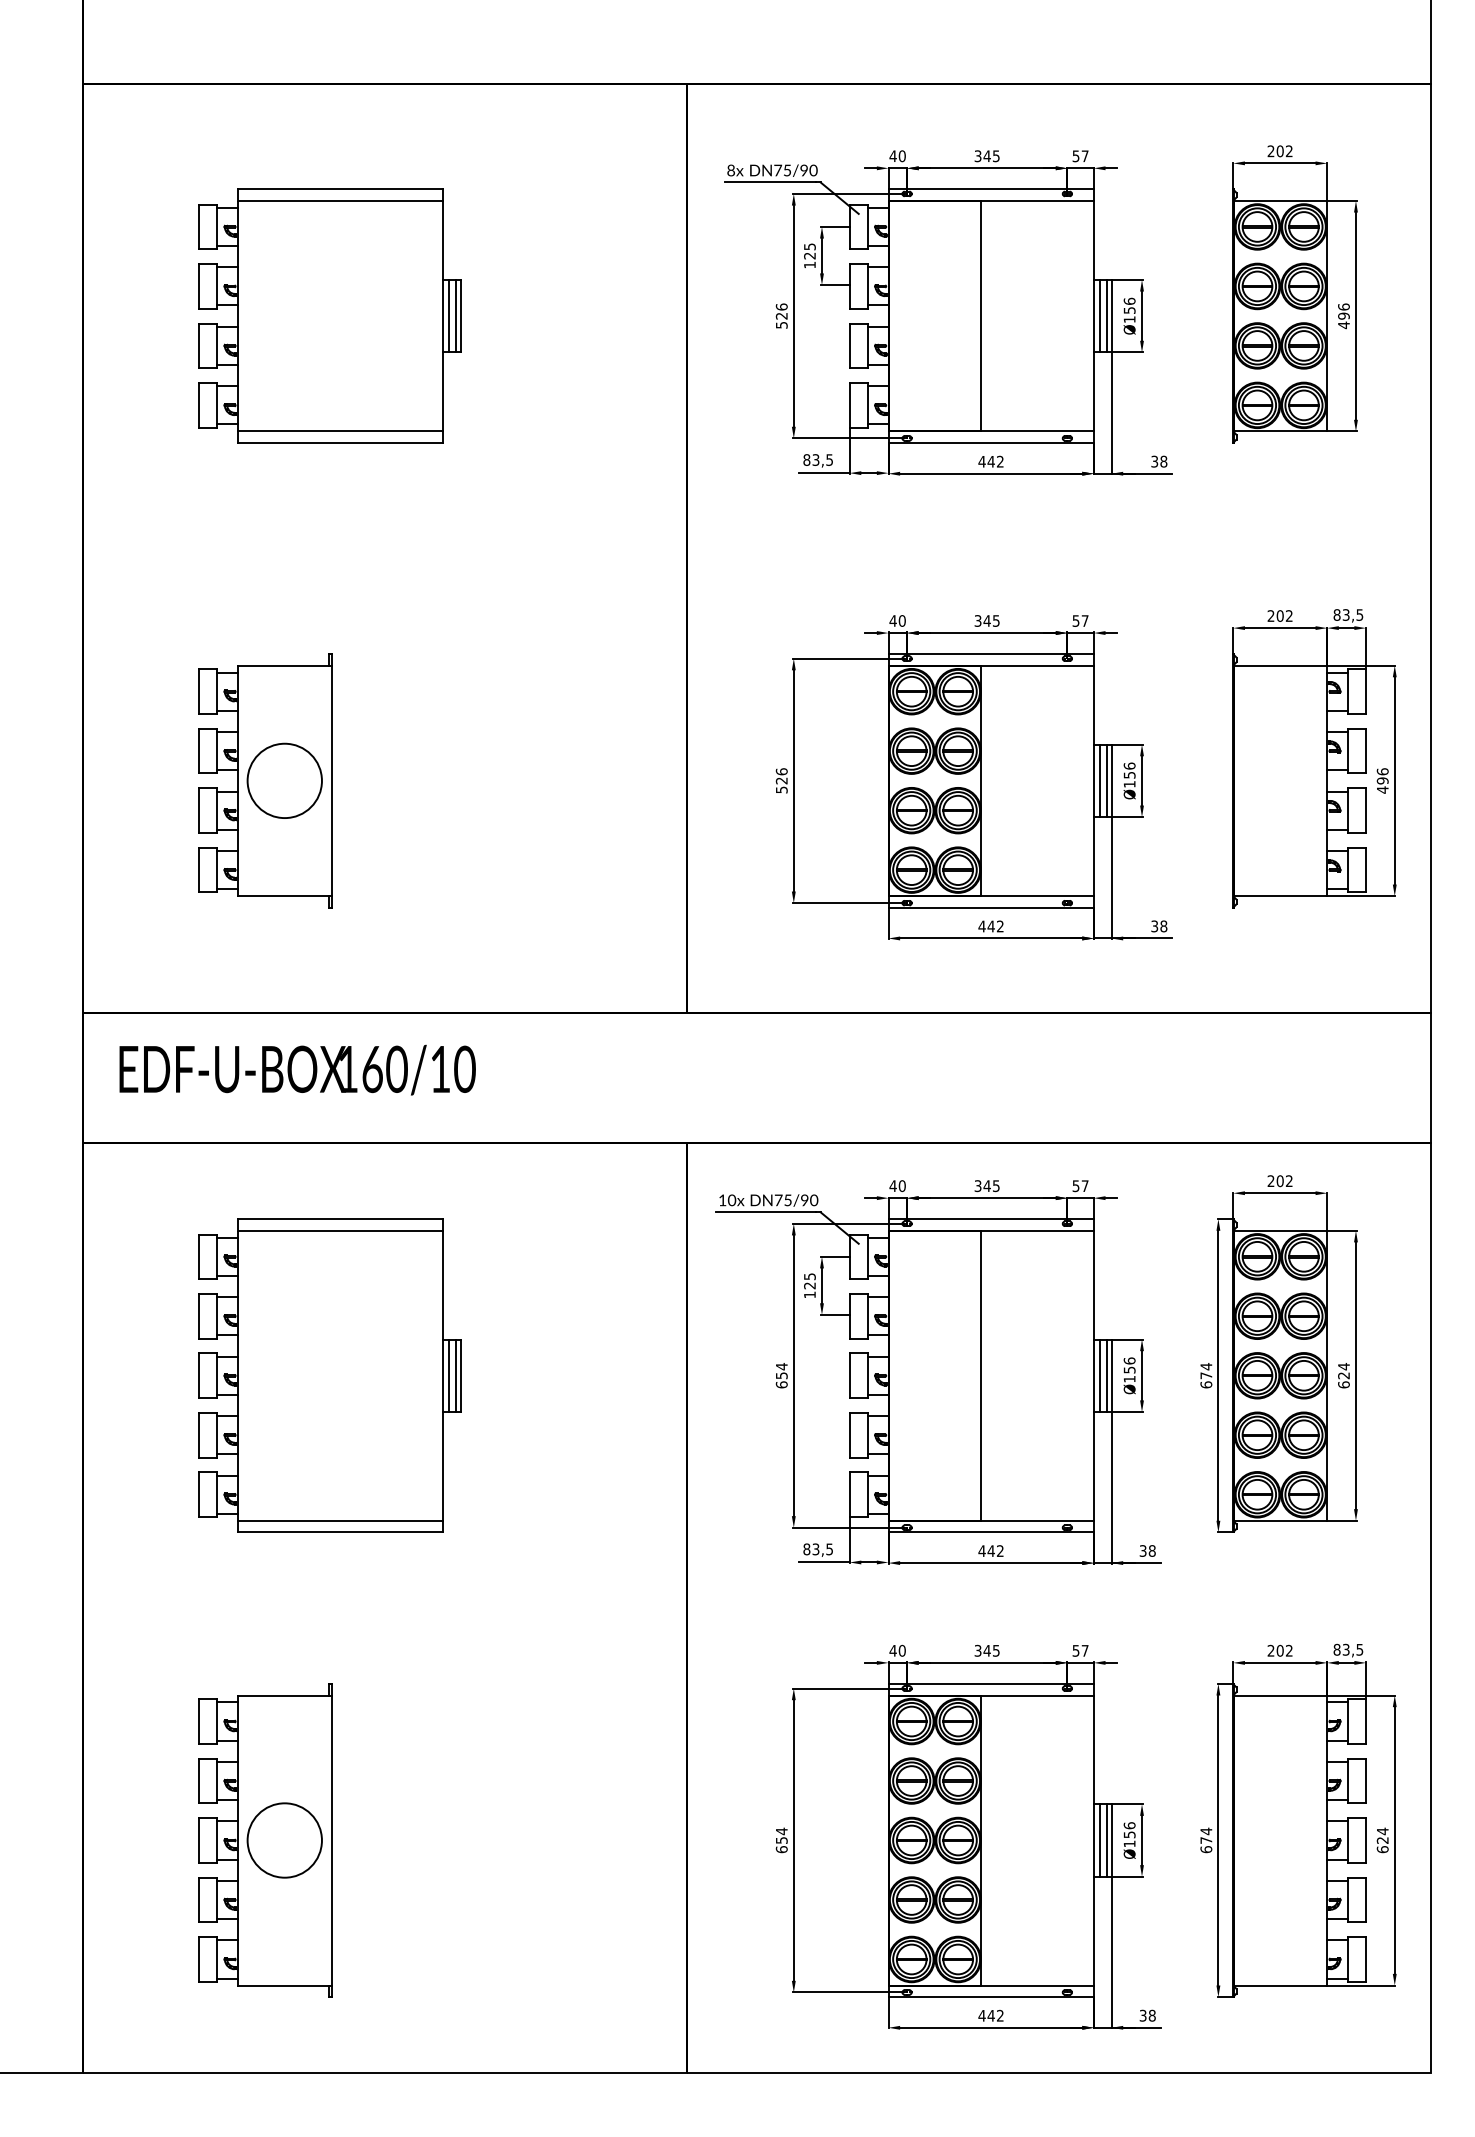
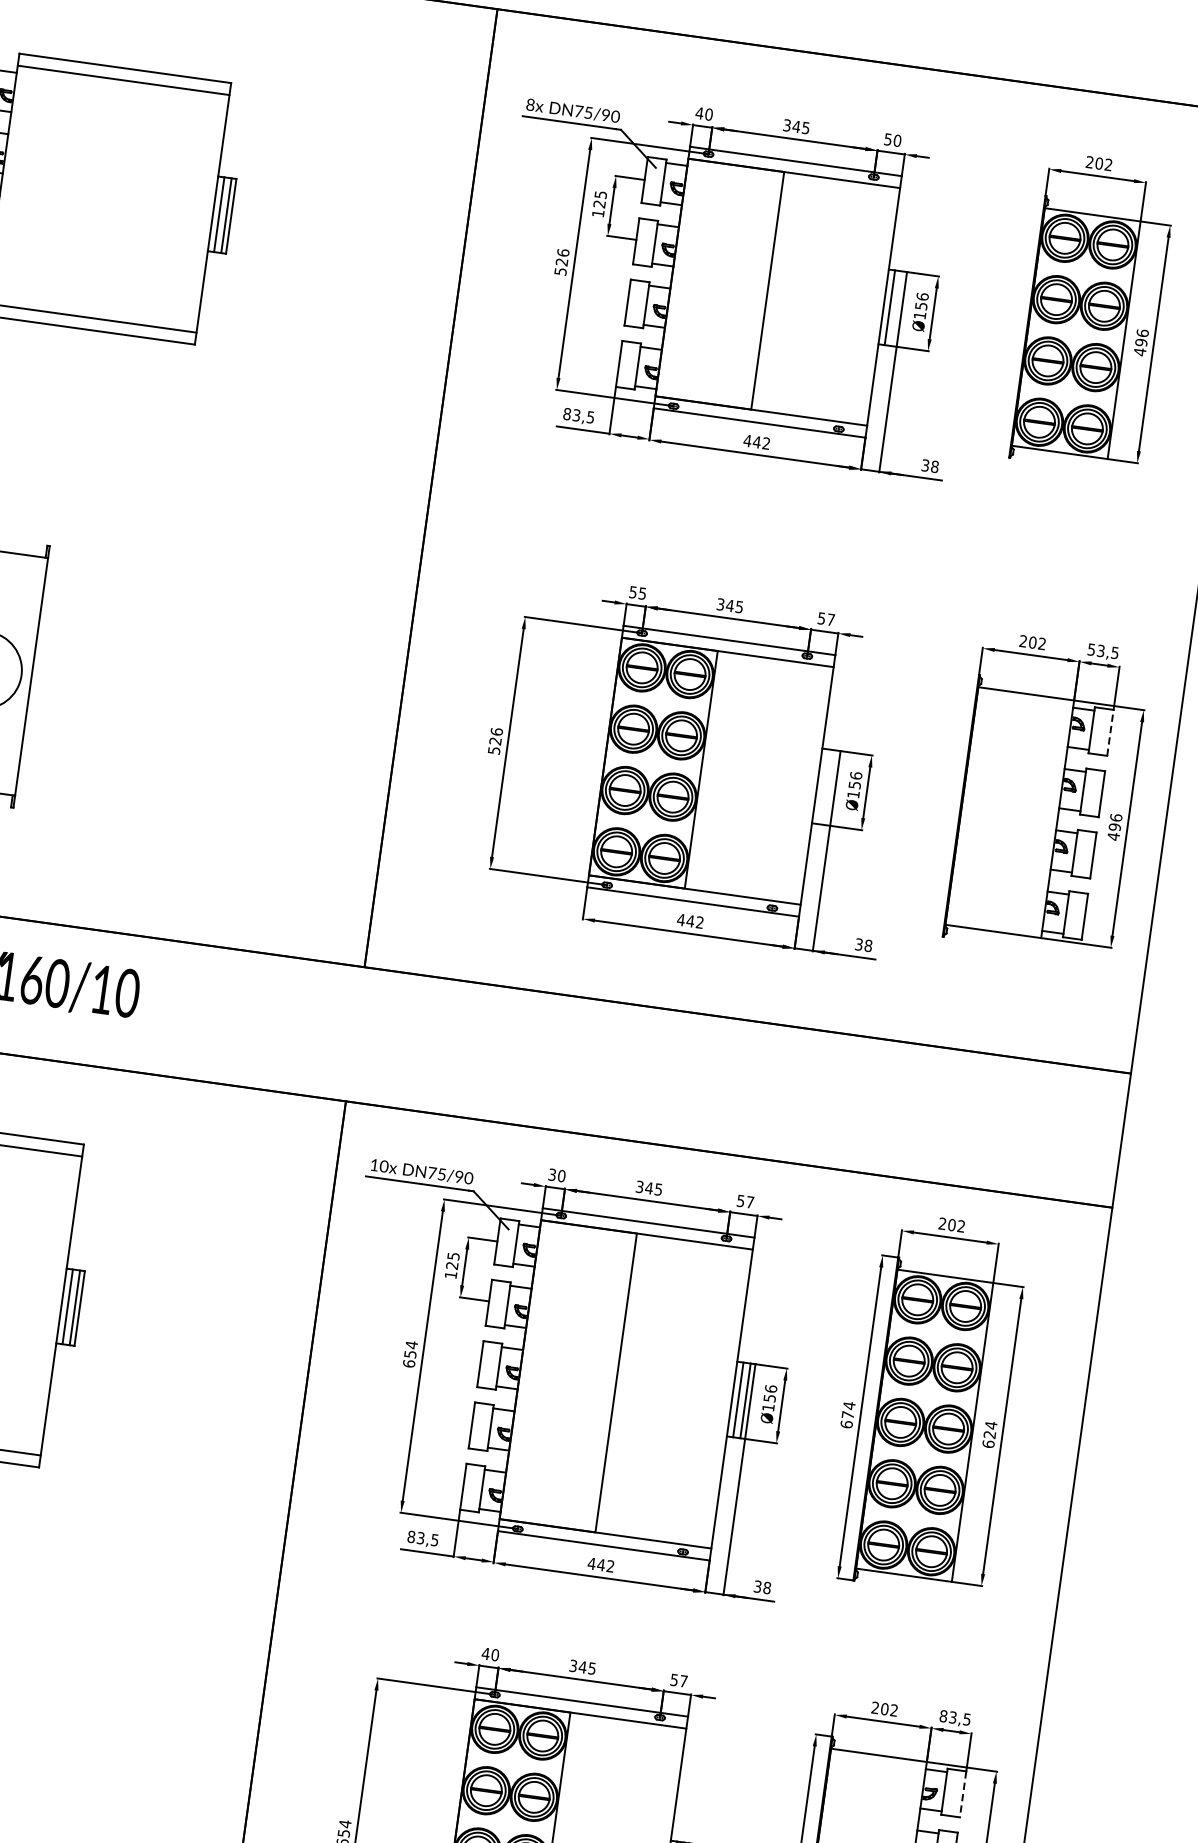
text: (1084, 156) -> (896, 140), 57 -> 50
line: (1106, 315) -> (896, 308), removed
text: (1336, 614) -> (1091, 649), 83,5 -> 53,5
text: (897, 620) -> (637, 592), 40 -> 55
line: (1366, 691) -> (1110, 732), solid -> dashed
line: (1099, 780) -> (823, 786), removed
line: (1106, 780) -> (830, 787), removed
text: (892, 1186) -> (551, 1175), 40 -> 30
line: (1366, 1722) -> (963, 1795), solid -> dashed

